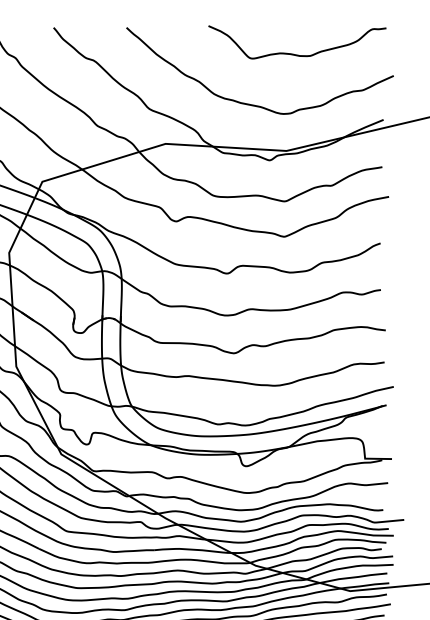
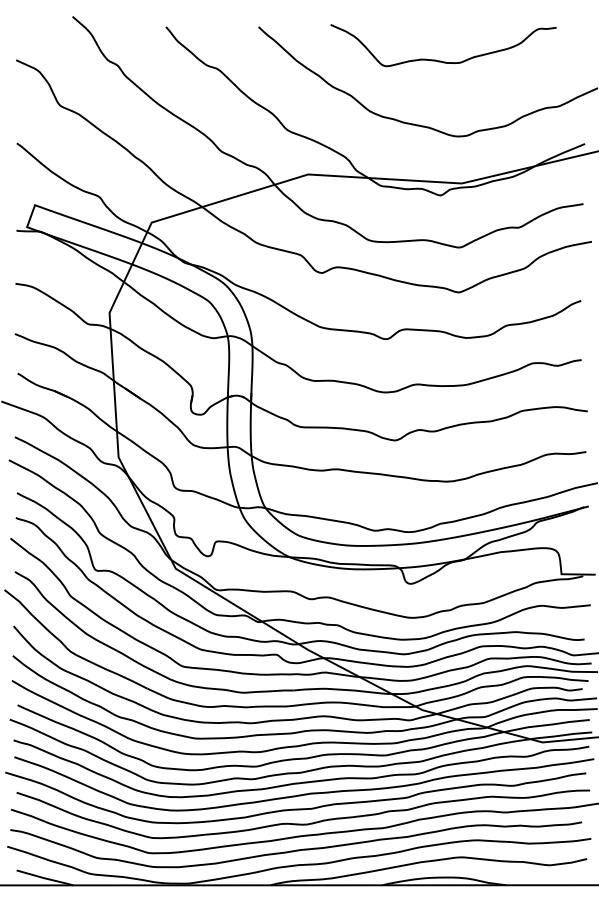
curve: (295, 54) -> (440, 60), moved

